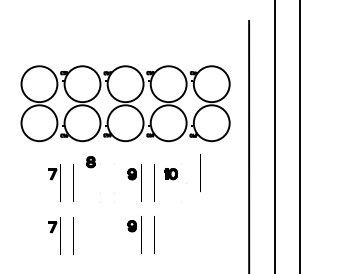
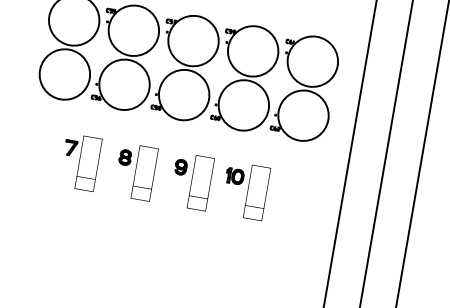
part: (90, 162) -> (124, 157), moved
part: (200, 172) -> (266, 193), moved
part: (140, 234) -> (178, 252), removed
part: (60, 235) -> (67, 235), removed

